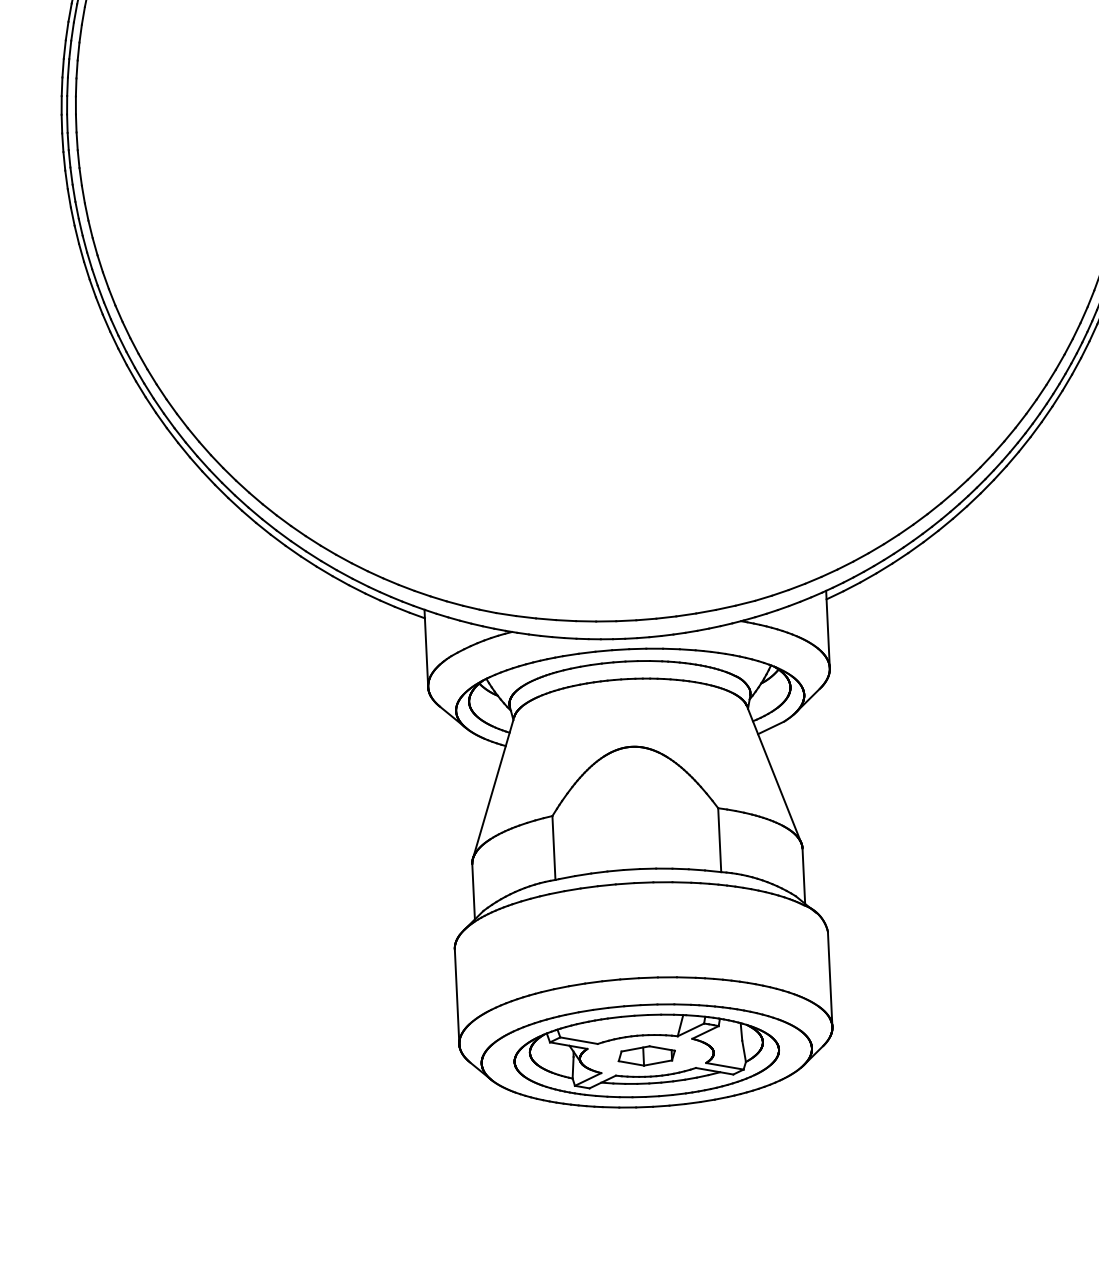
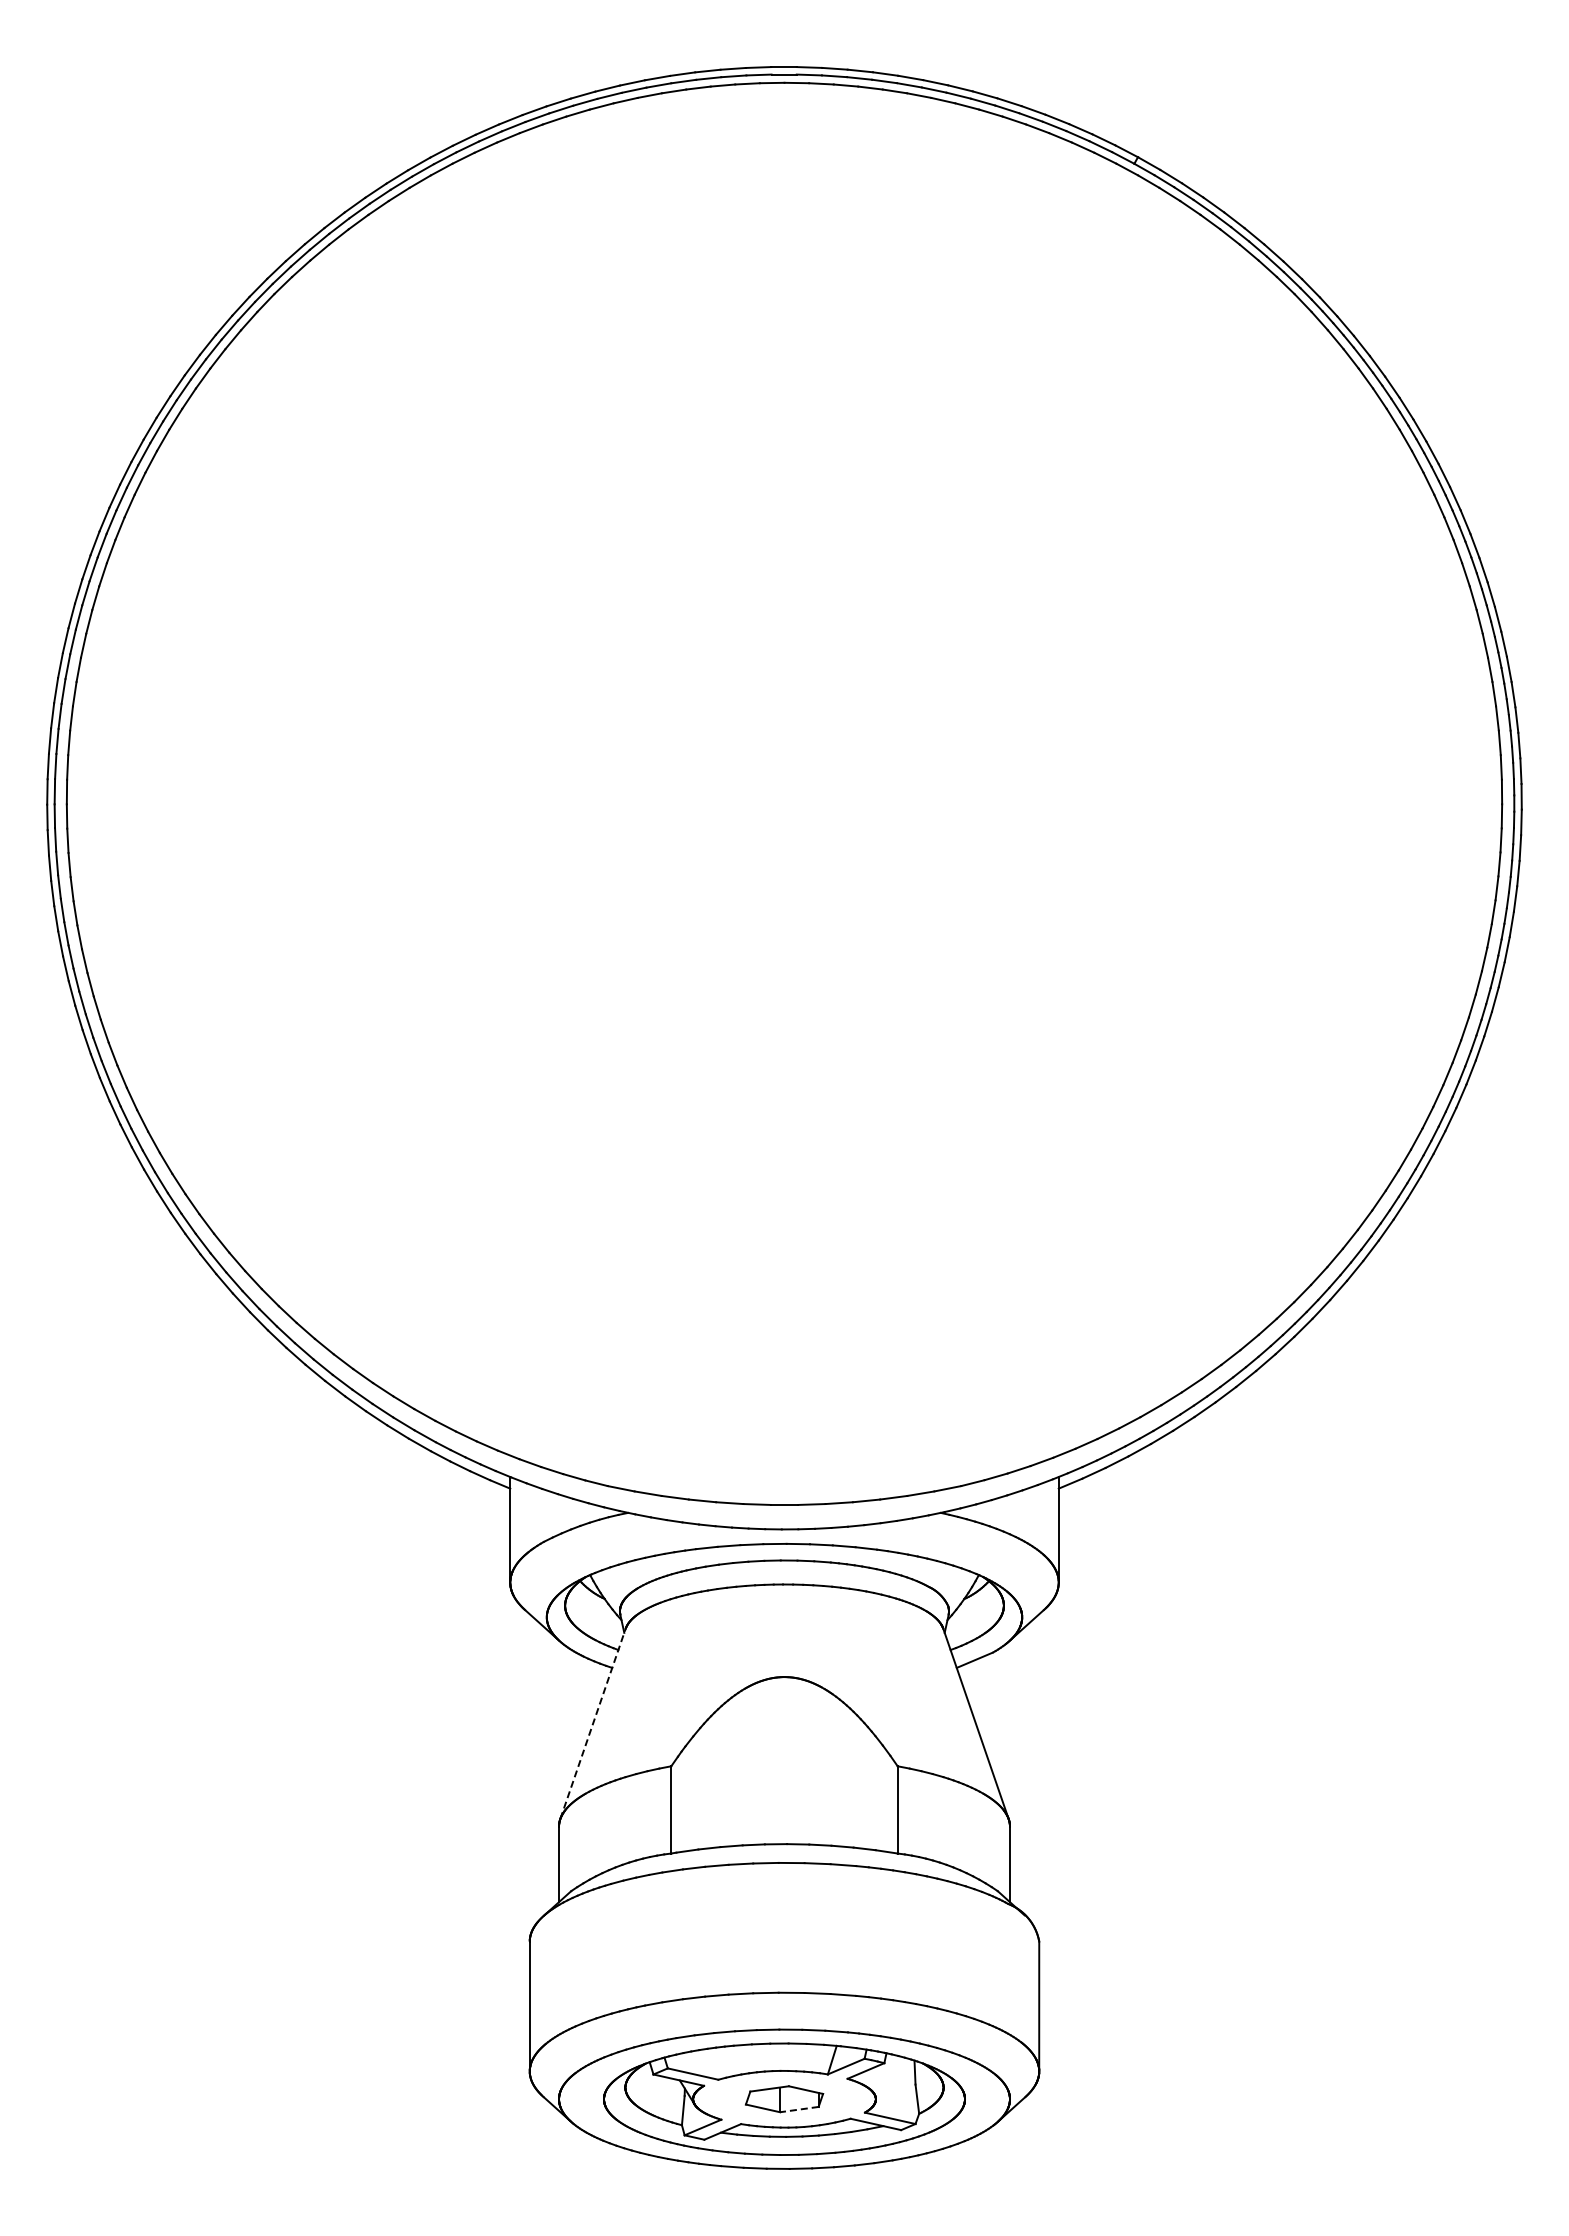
line: (493, 787) -> (593, 1723), solid -> dashed
line: (657, 1062) -> (798, 2109), solid -> dashed

